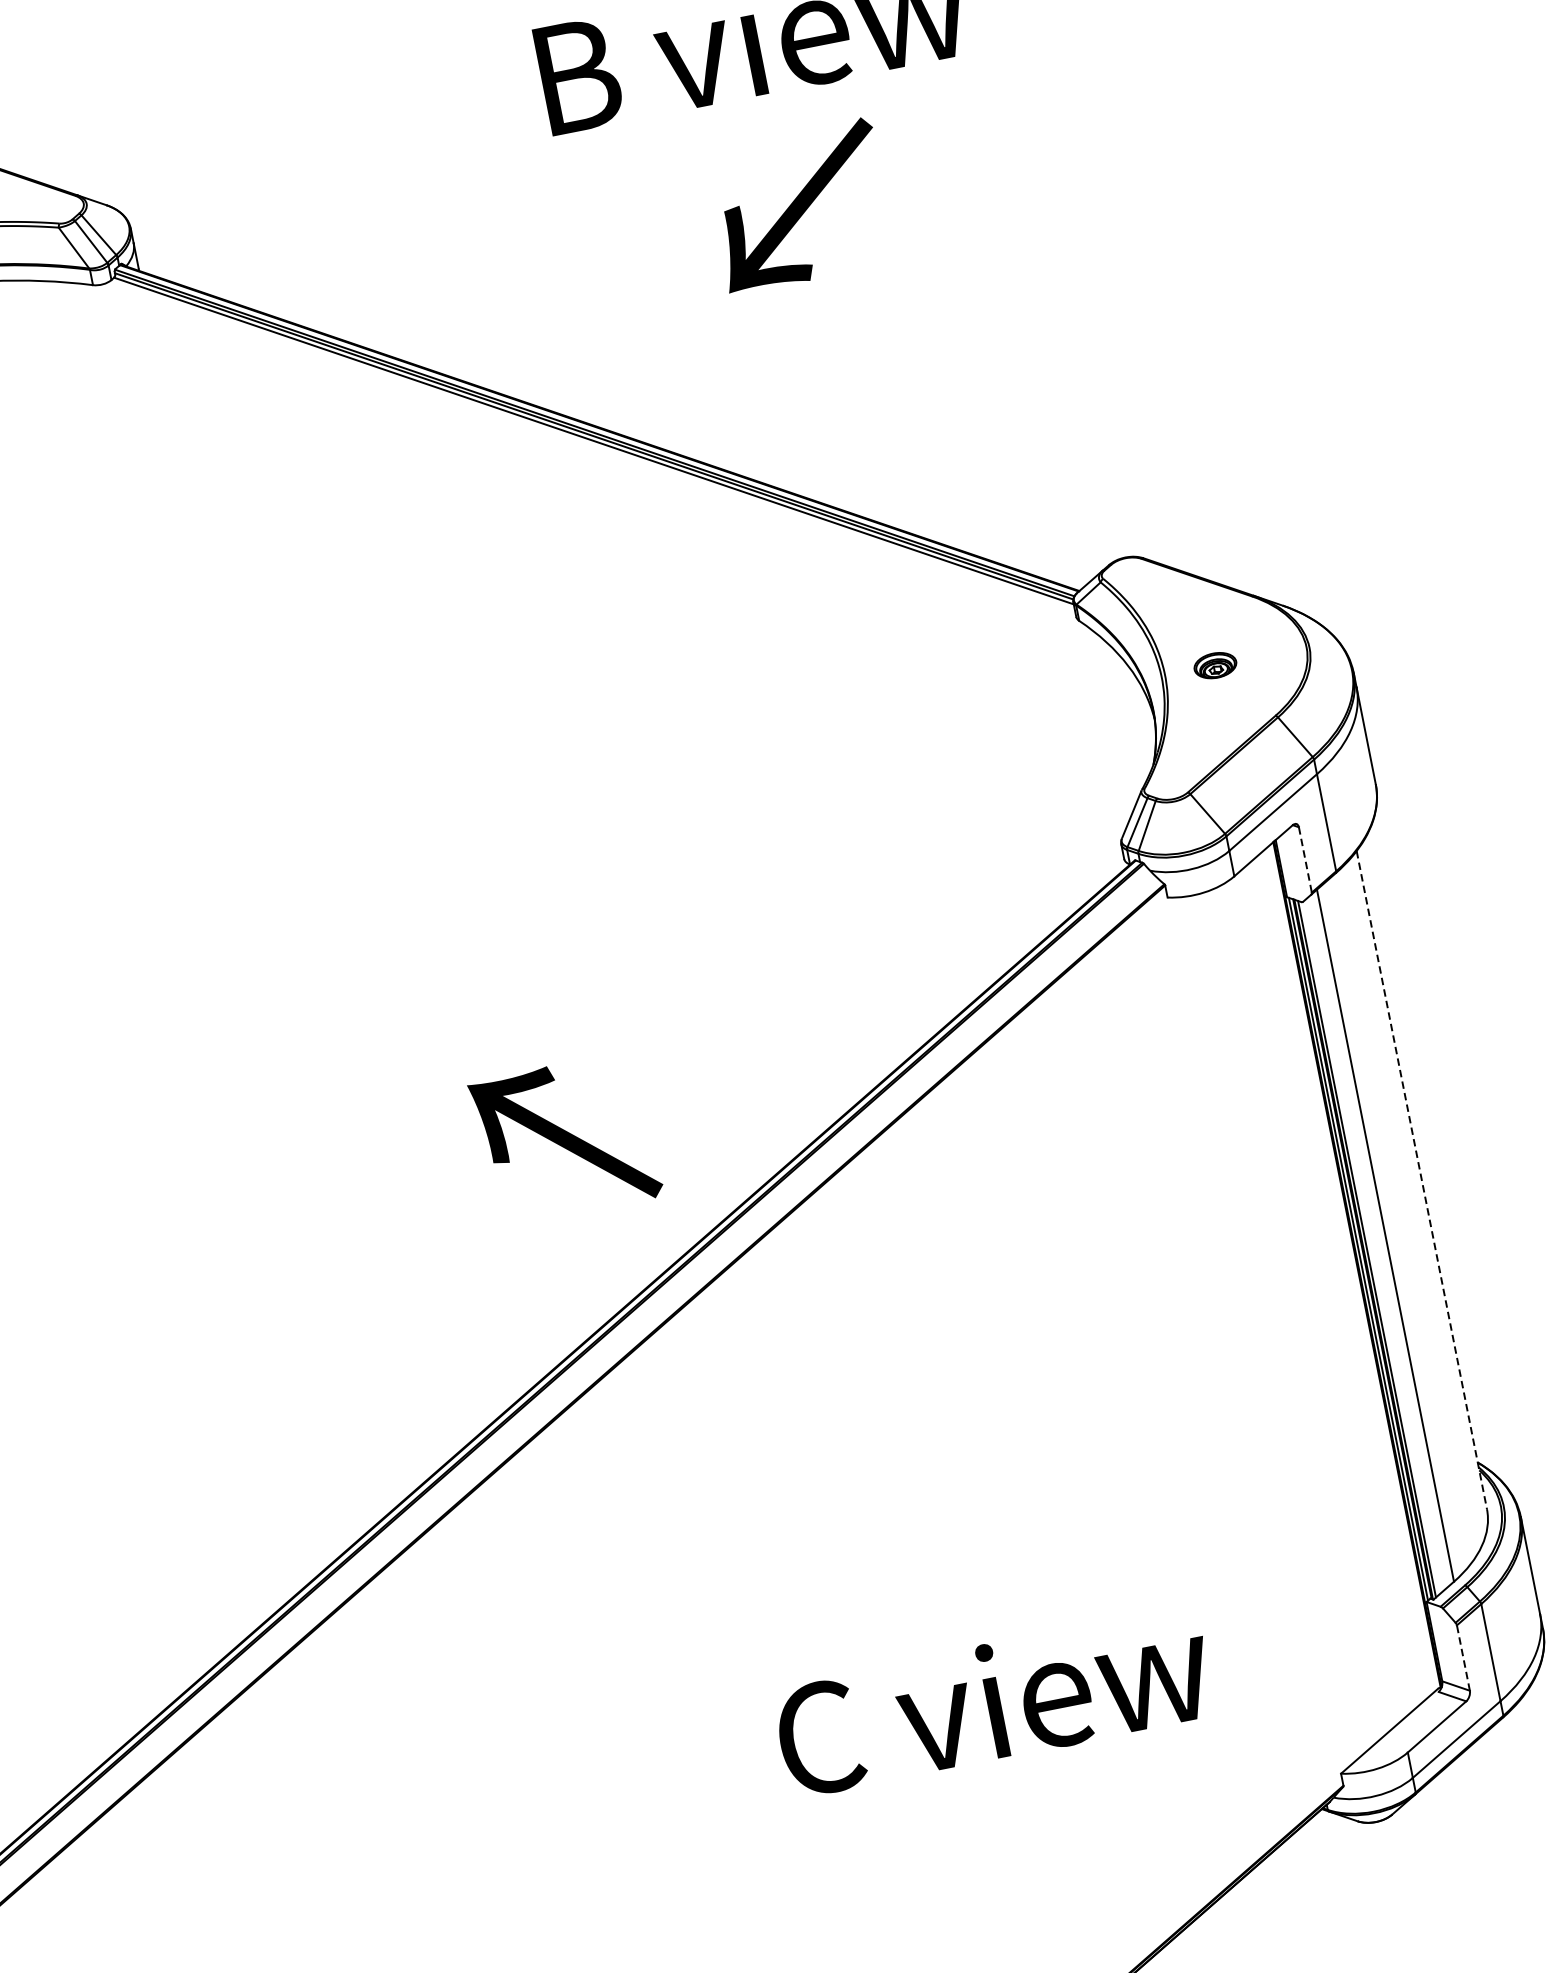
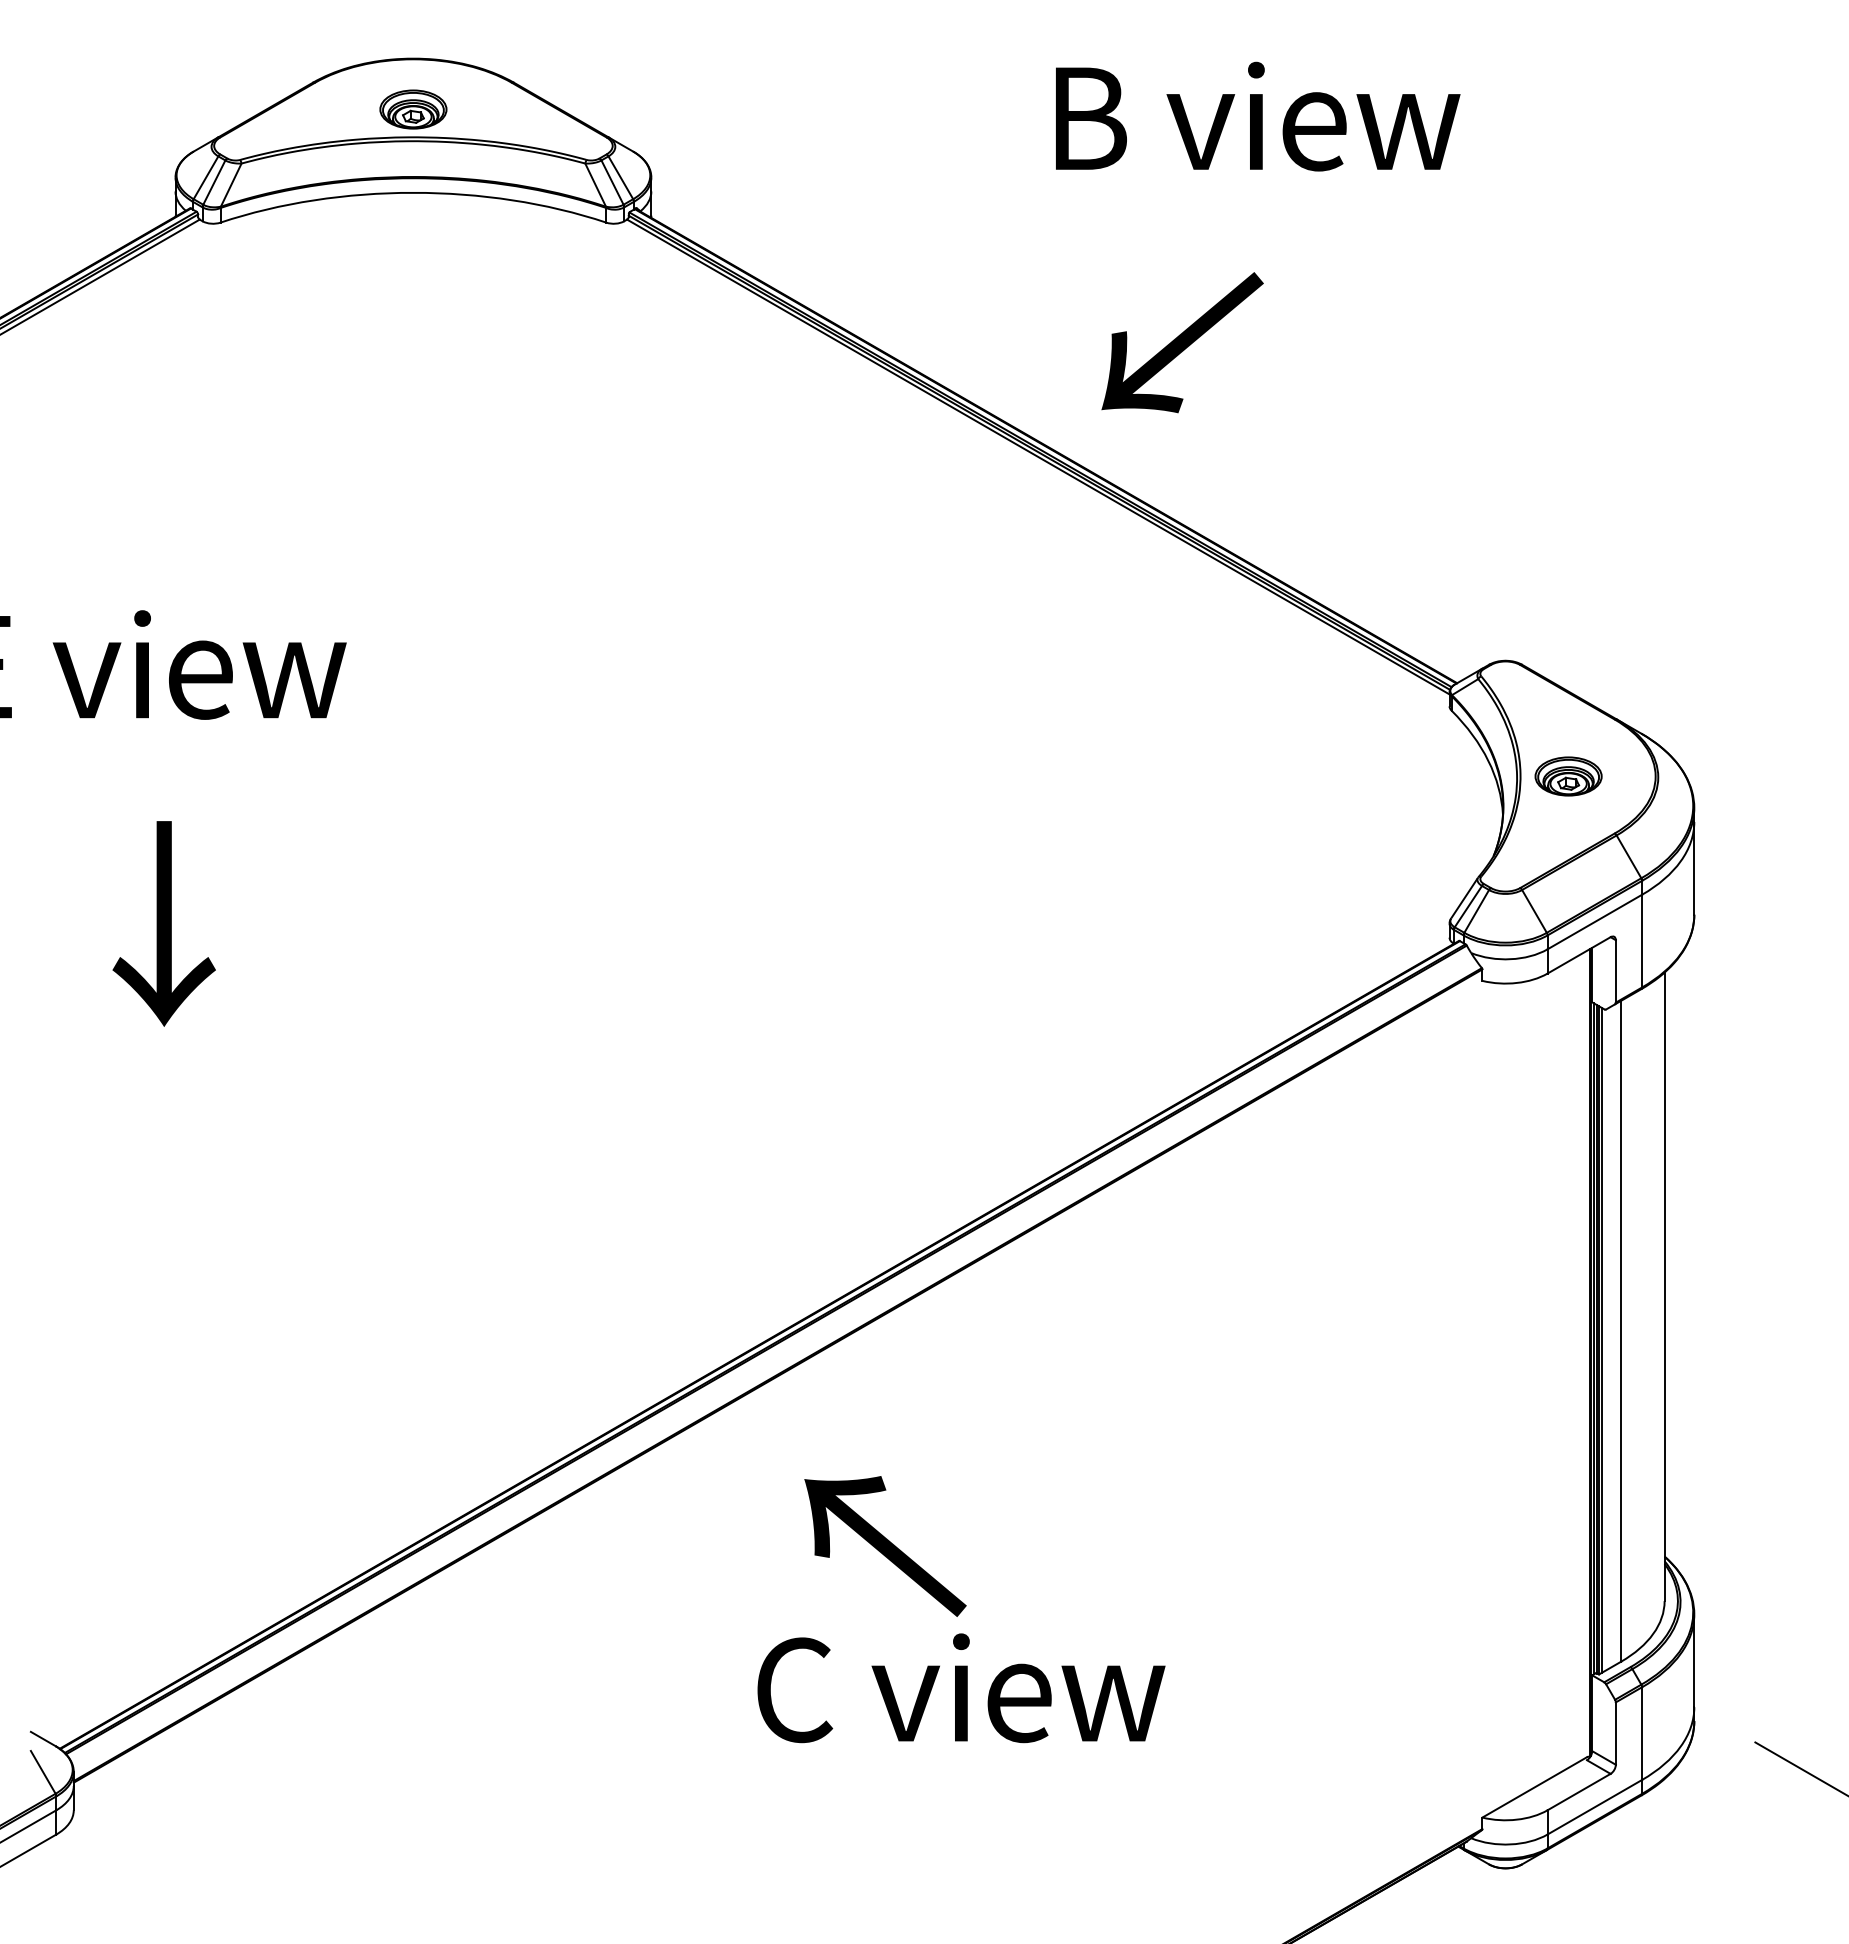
text: (800, 205) -> (1182, 342), moved
part: (1215, 665) -> (1568, 776), size x1.67
line: (1305, 860) -> (1615, 971), dashed -> solid
text: (565, 1139) -> (885, 1546), moved
line: (1421, 1180) -> (1664, 1287), dashed -> solid
line: (1463, 1658) -> (1615, 1733), dashed -> solid
text: (993, 1701) -> (961, 1688), moved

